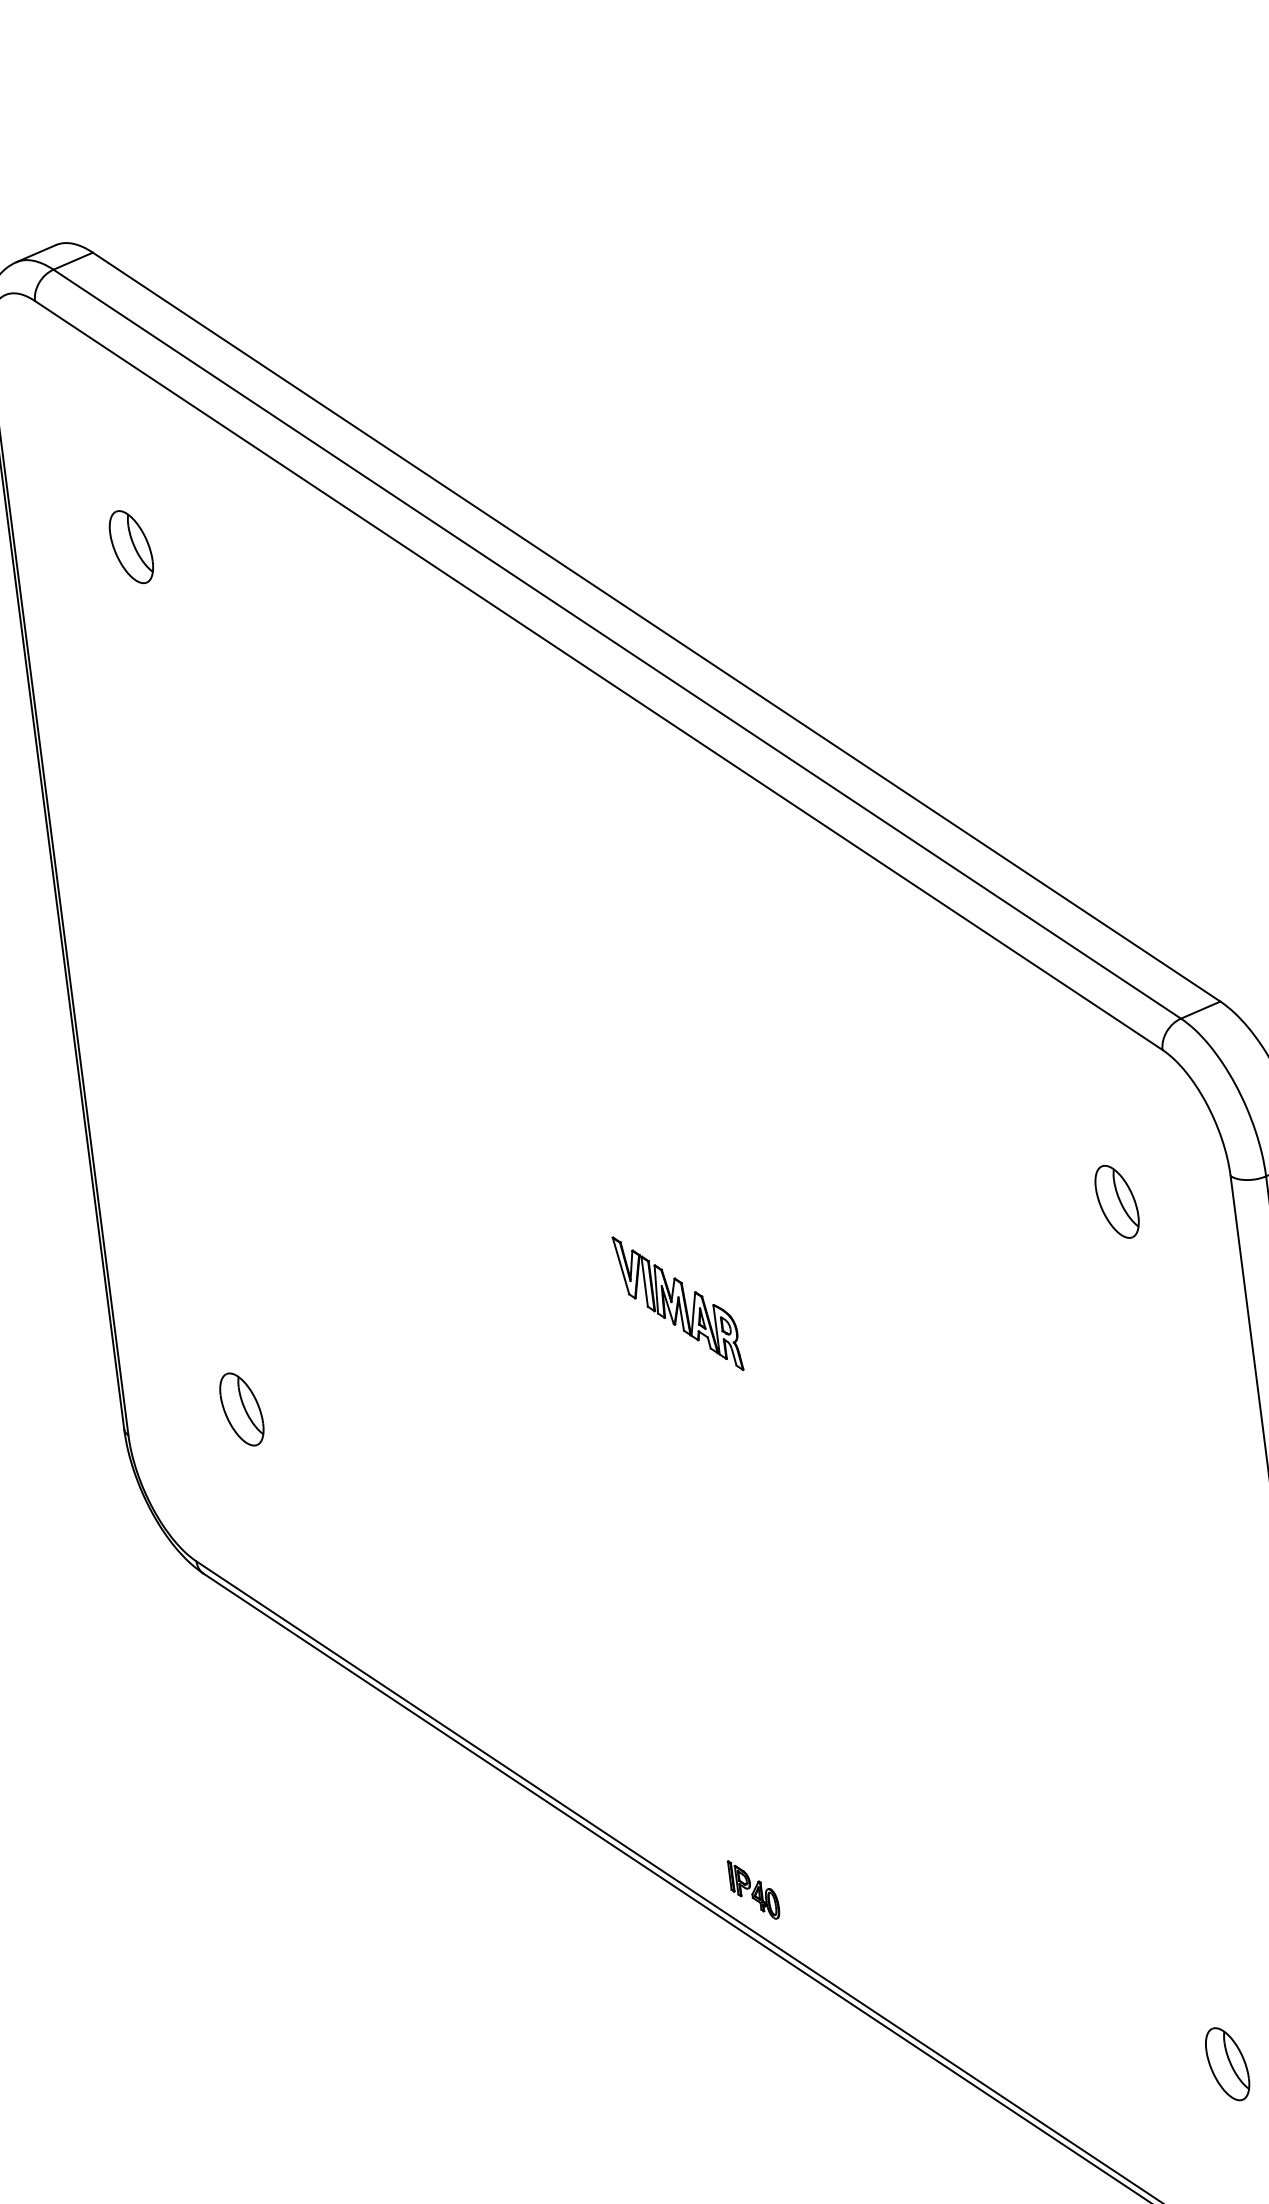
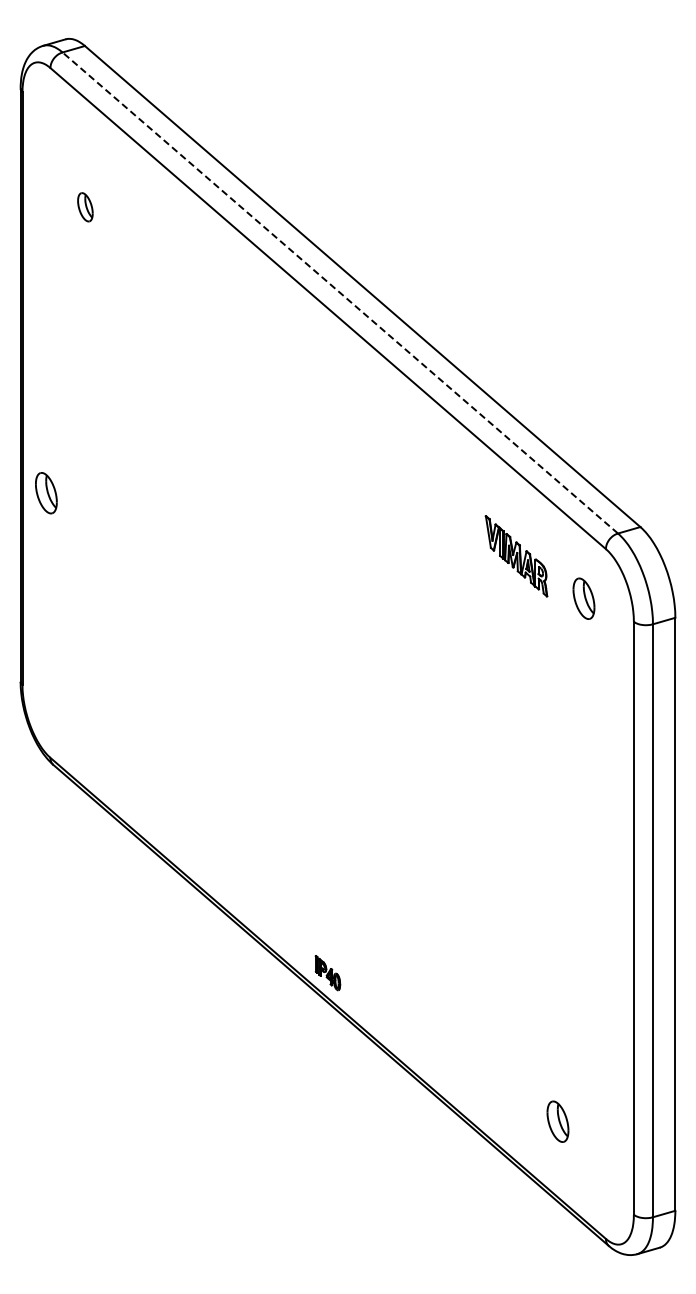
part: (131, 547) -> (85, 207), size x0.7
line: (615, 643) -> (339, 292), solid -> dashed
part: (1116, 1201) -> (583, 598), moved
part: (678, 1304) -> (516, 556), moved
part: (242, 1410) -> (46, 493), moved
part: (1226, 2063) -> (557, 1121), moved

